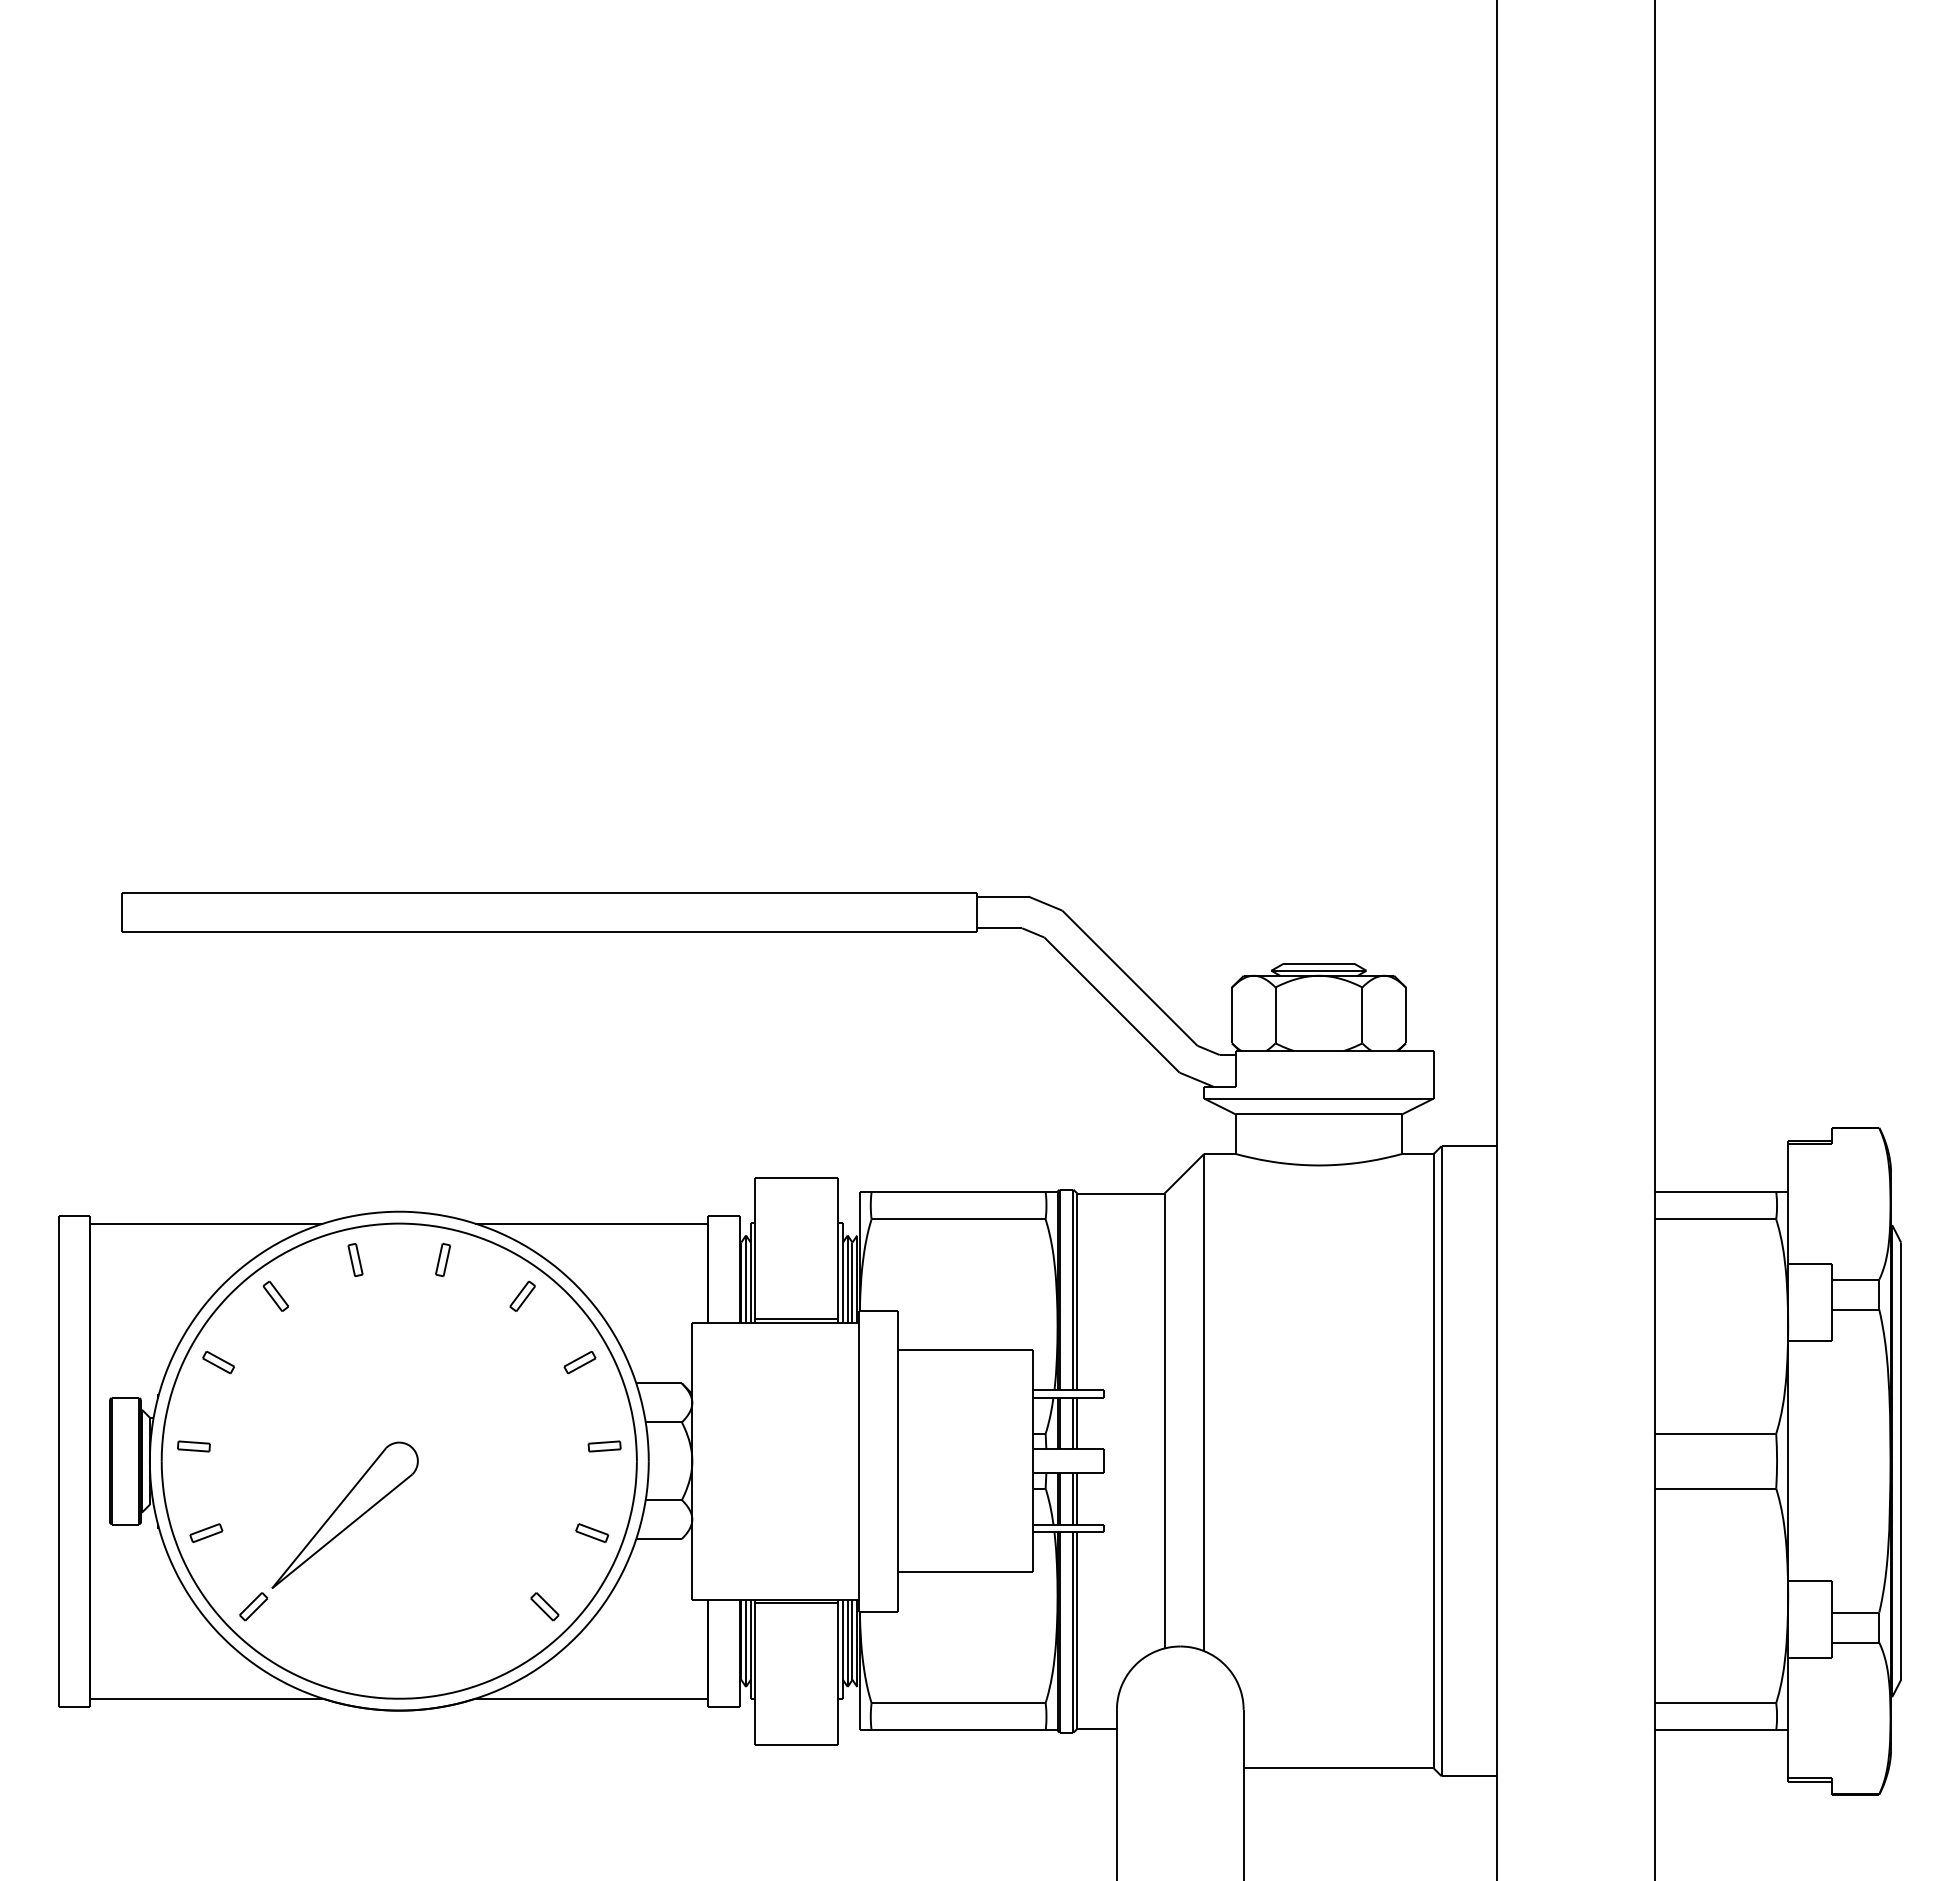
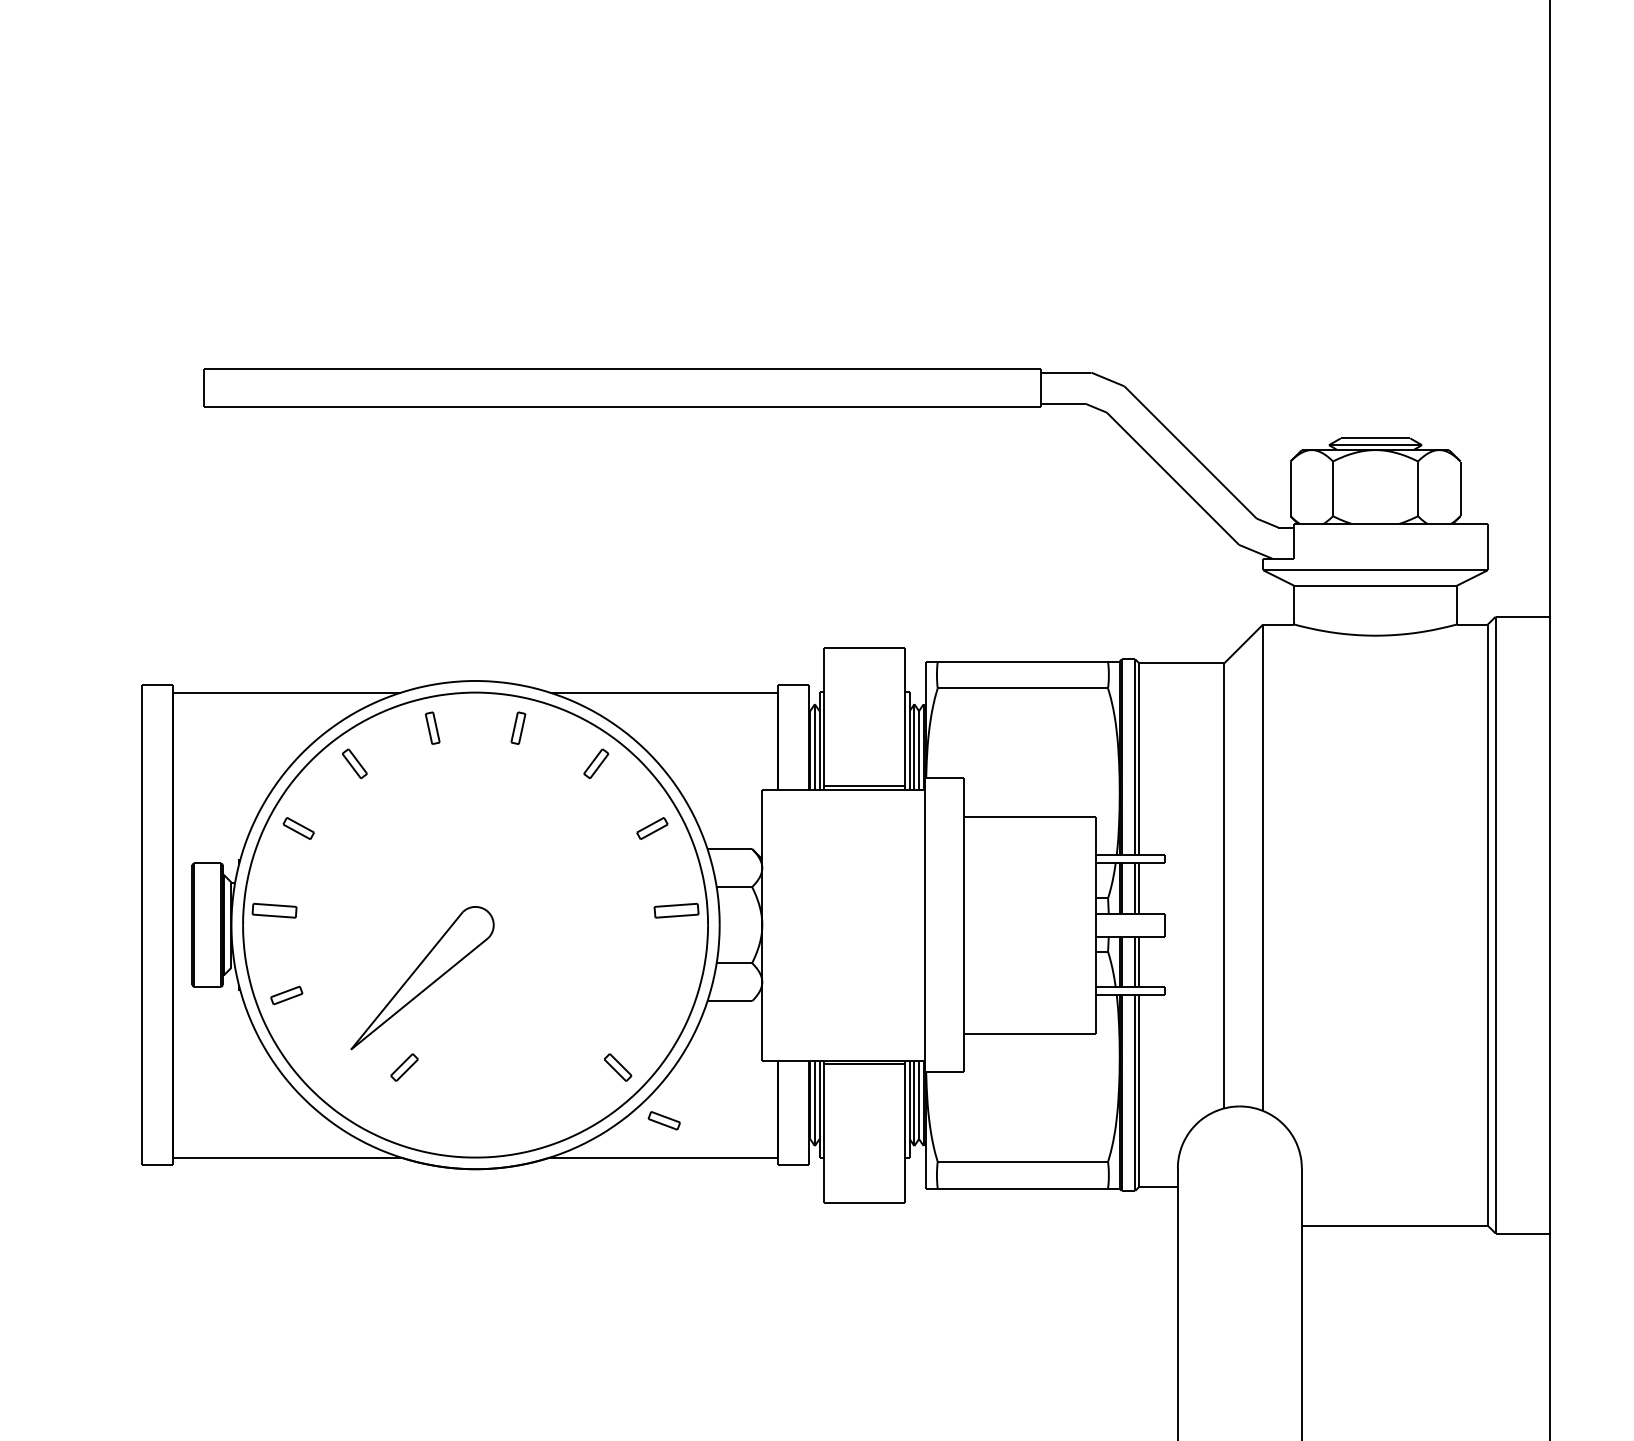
part: (193, 1446) -> (274, 910), size x1.4
part: (604, 1446) -> (676, 910), size x1.4
part: (592, 1532) -> (664, 1120), moved
part: (253, 1606) -> (404, 1067), moved

